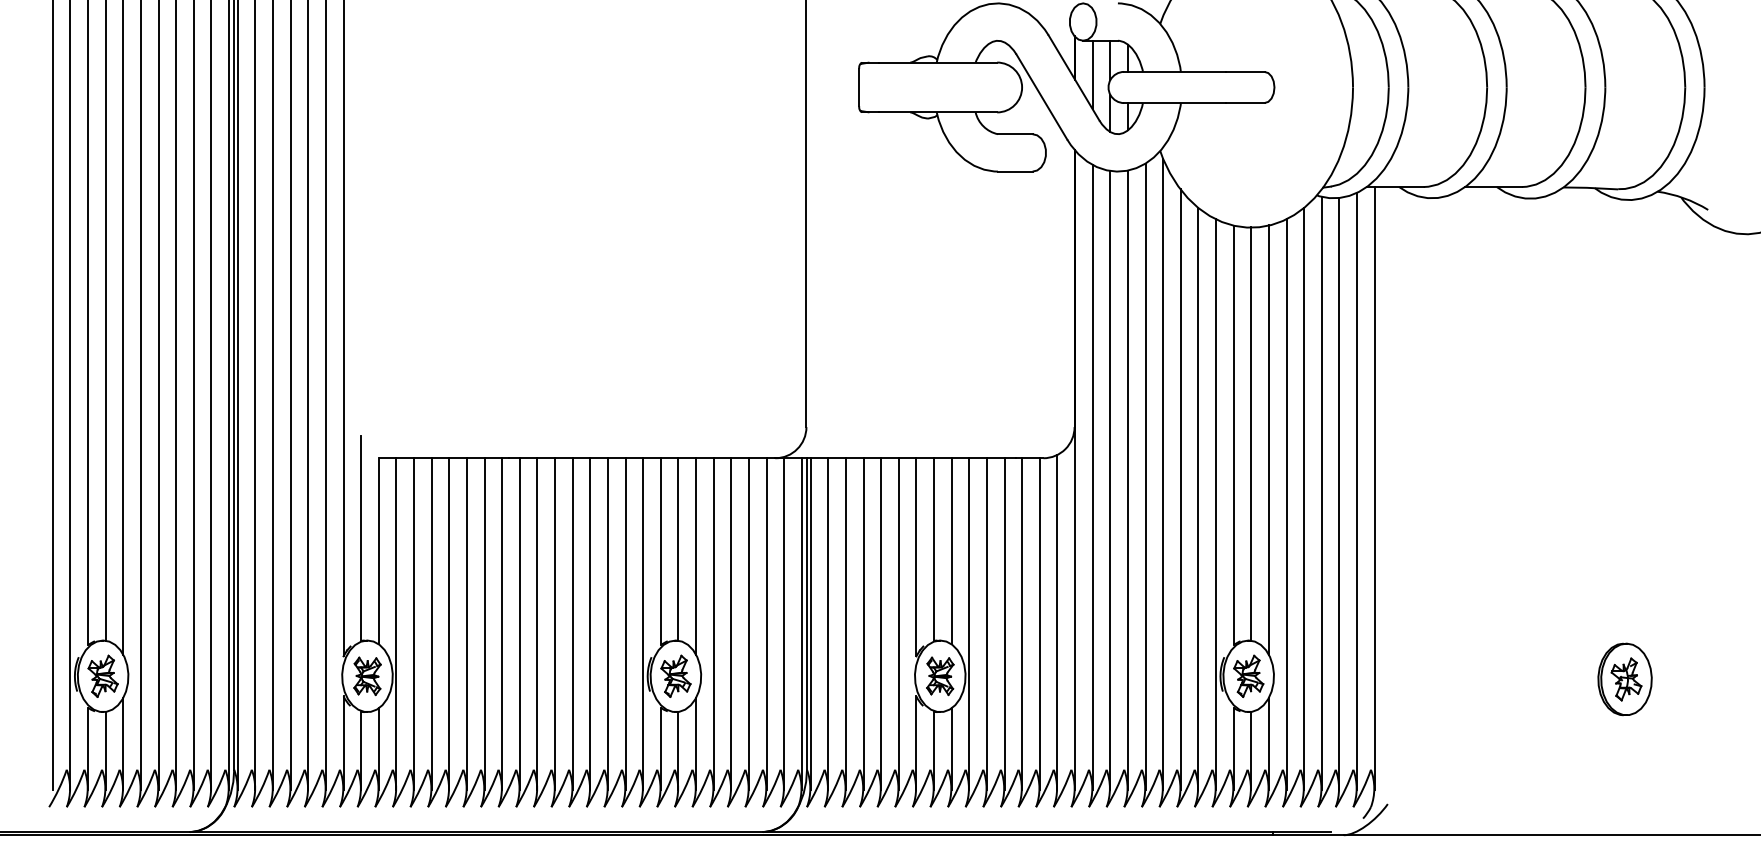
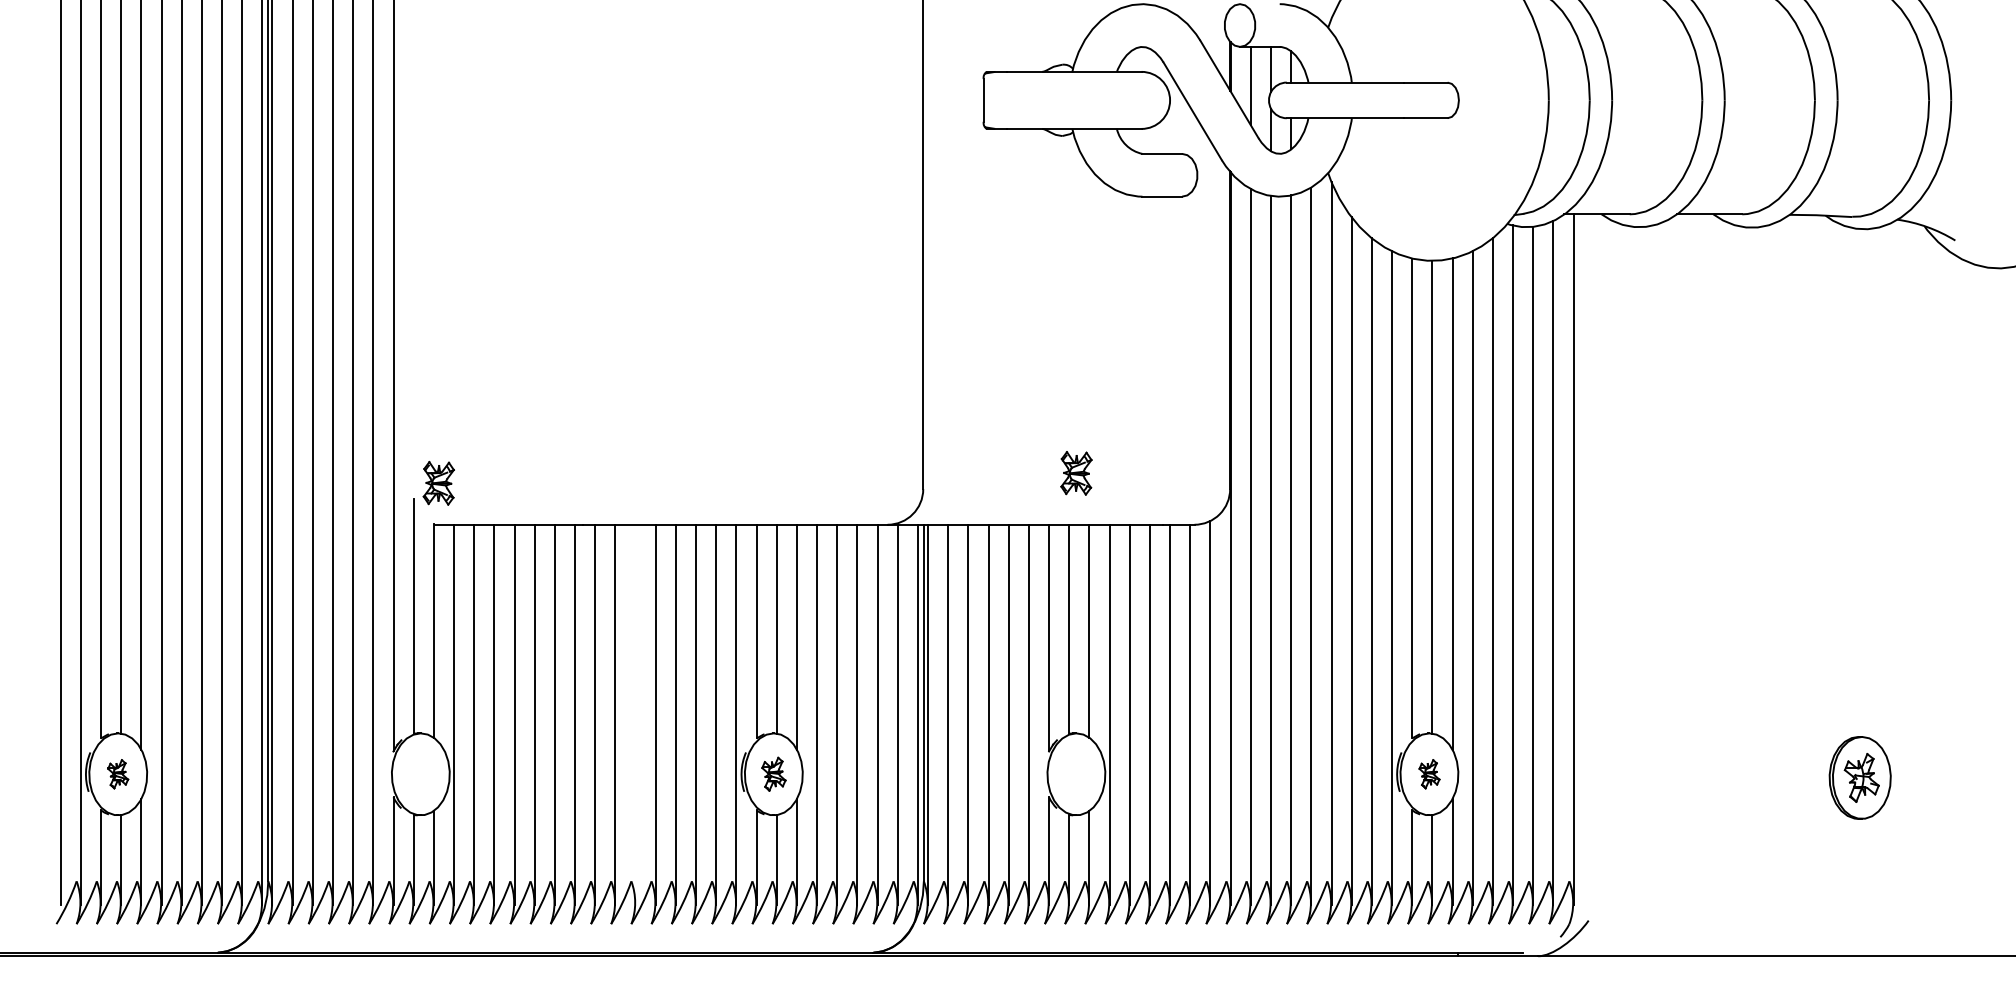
line: (555, 624) -> (635, 714), removed
part: (102, 675) -> (117, 773), size x0.6
part: (675, 675) -> (773, 773), size x0.7
part: (1248, 675) -> (1429, 773), size x0.6
part: (367, 676) -> (438, 483), moved
part: (940, 676) -> (1076, 473), moved

